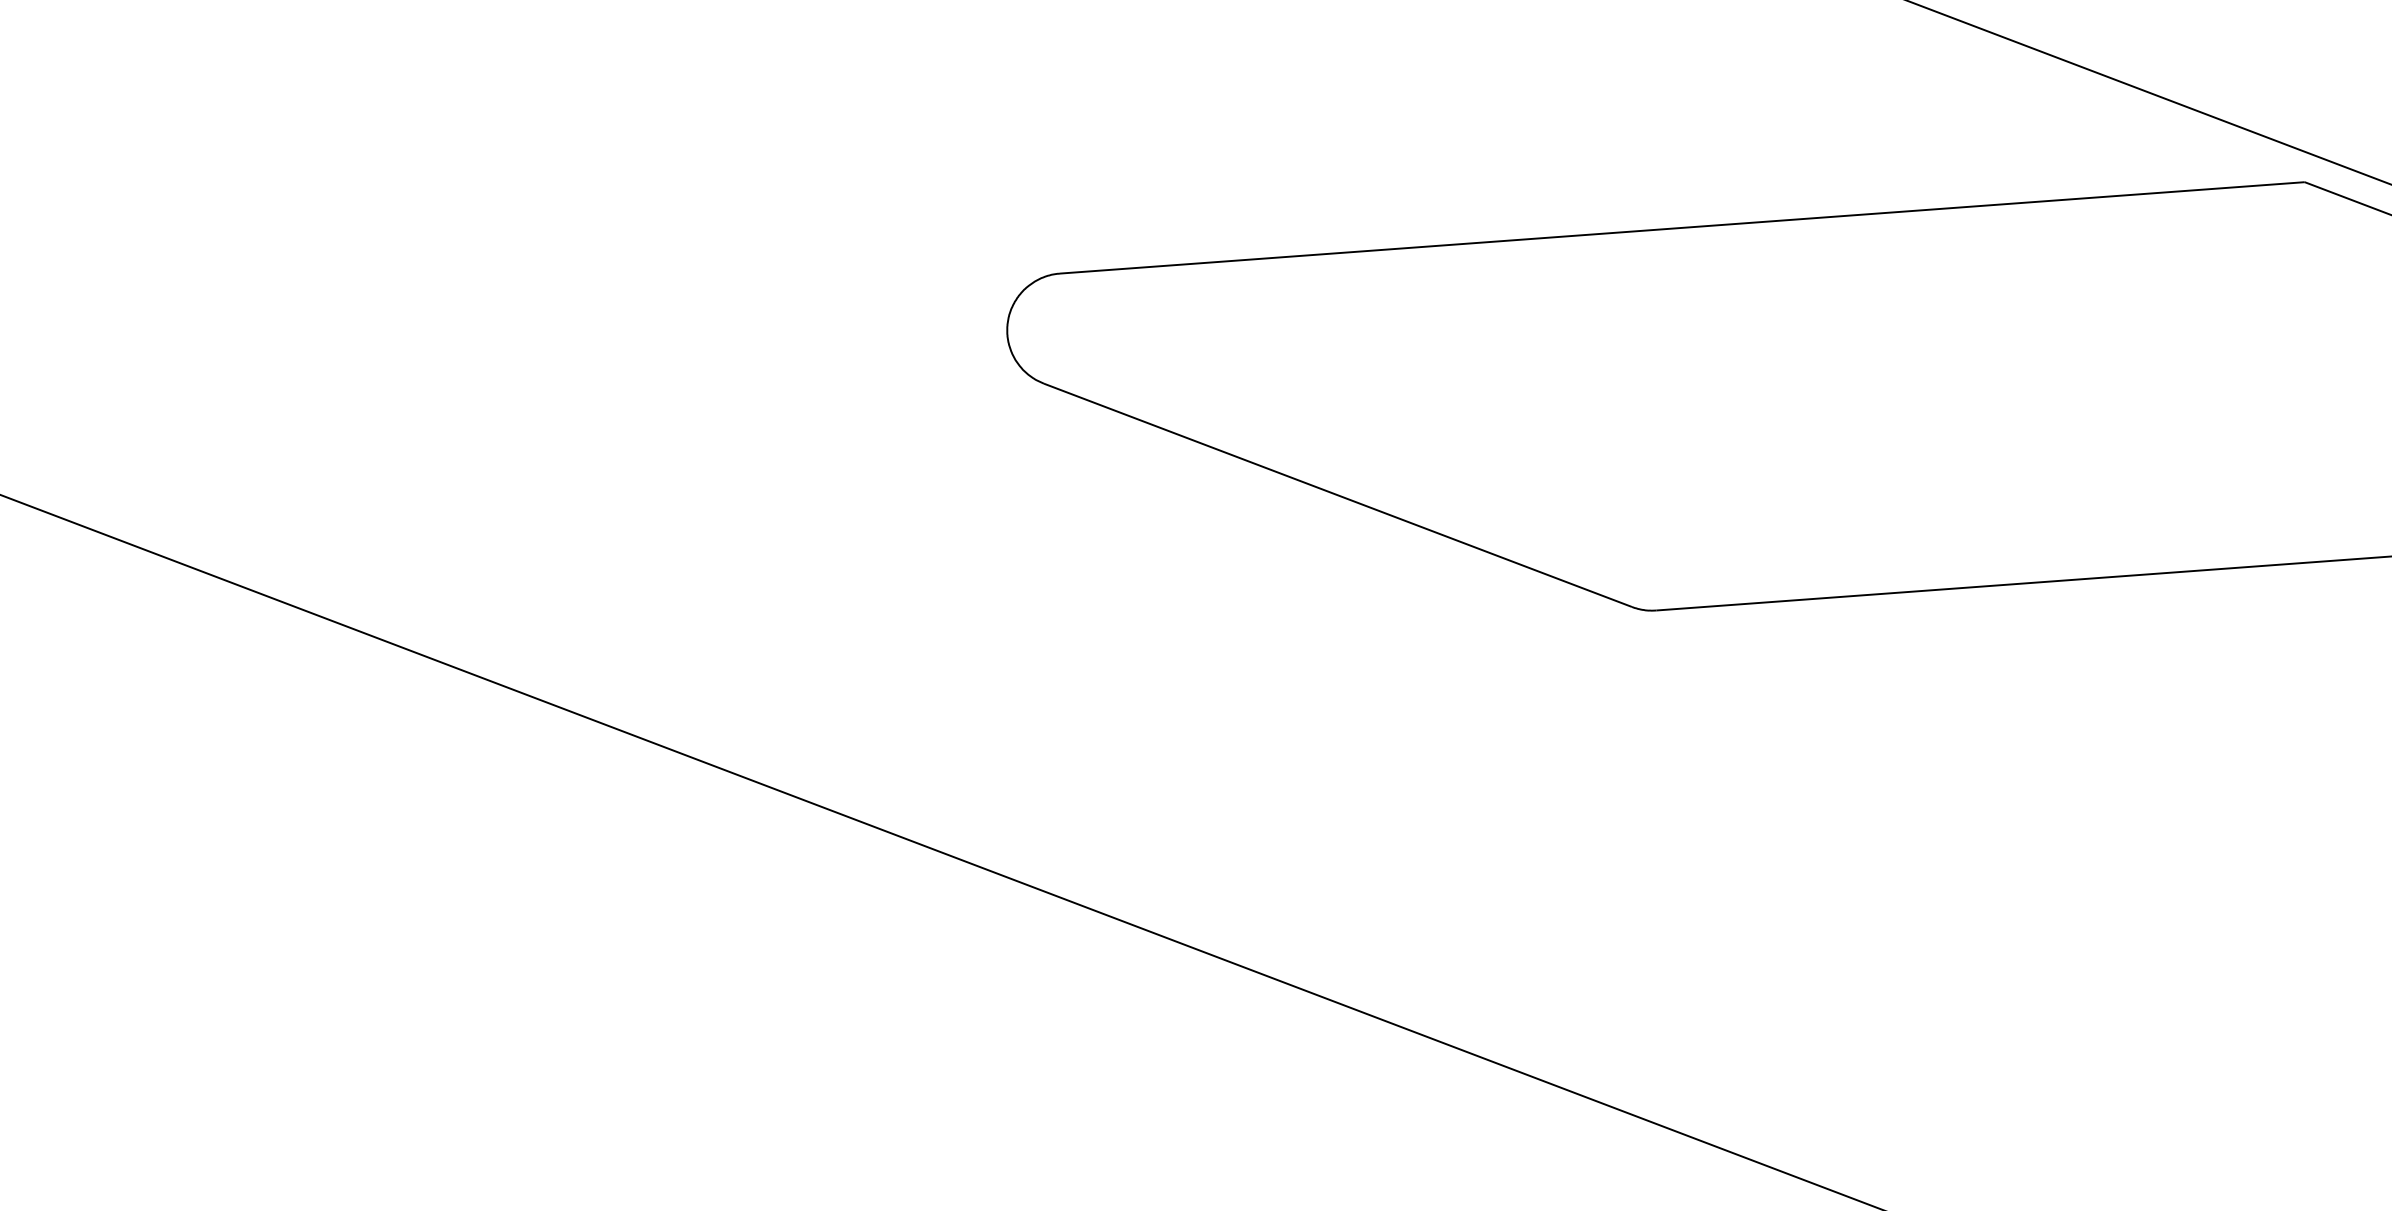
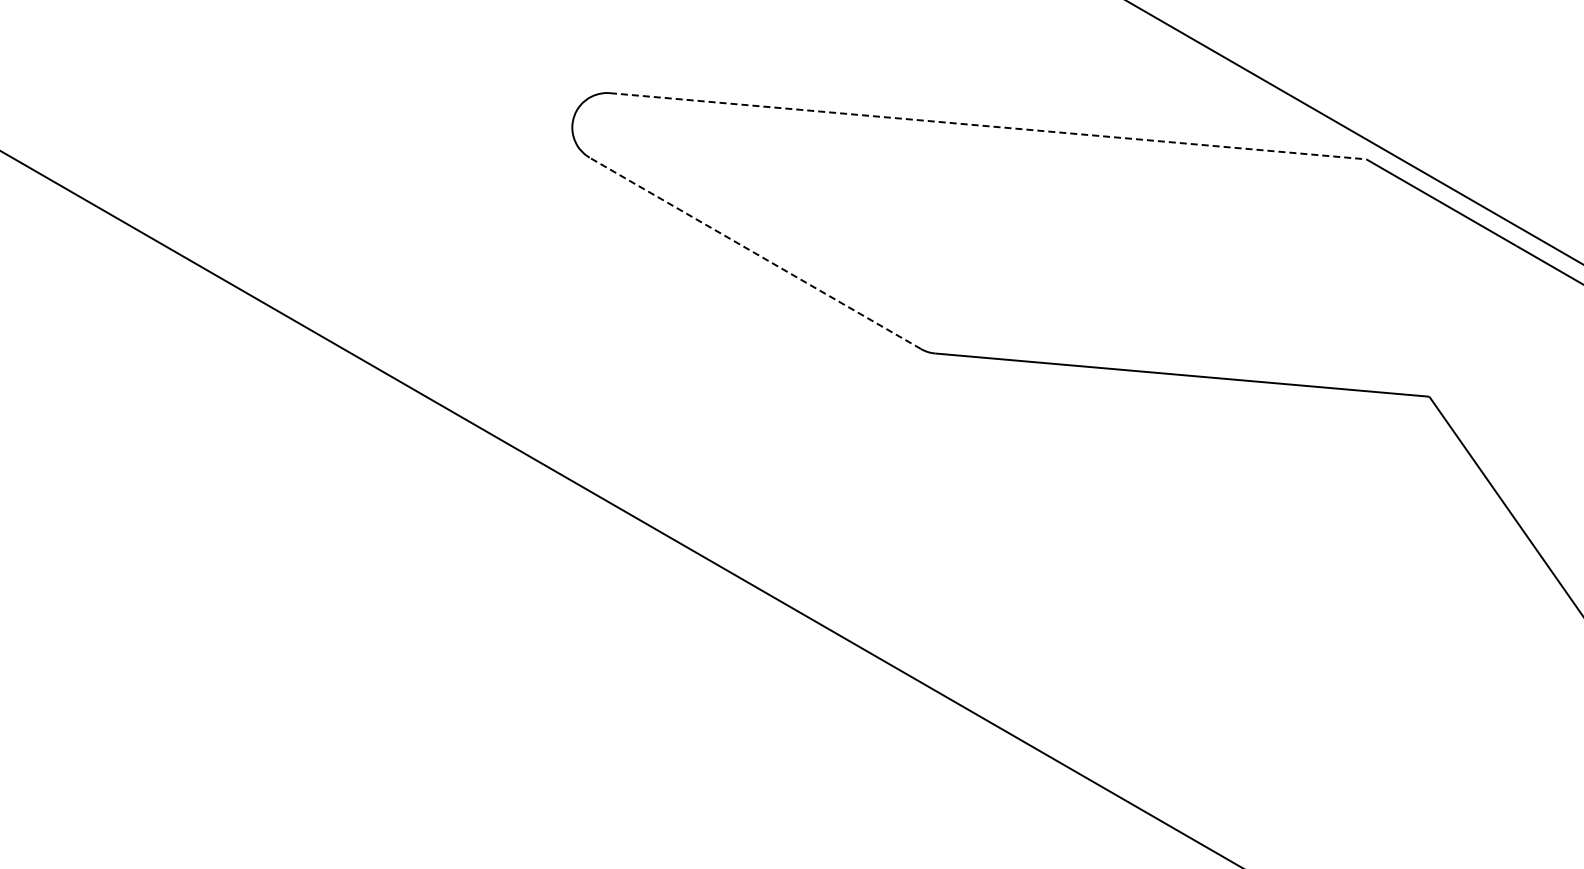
line: (1682, 228) -> (988, 126), solid -> dashed
line: (1336, 495) -> (754, 253), solid -> dashed

